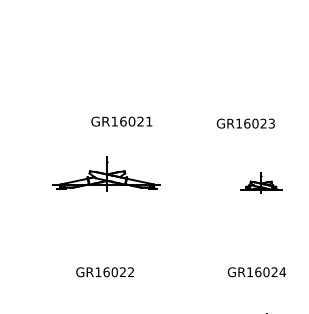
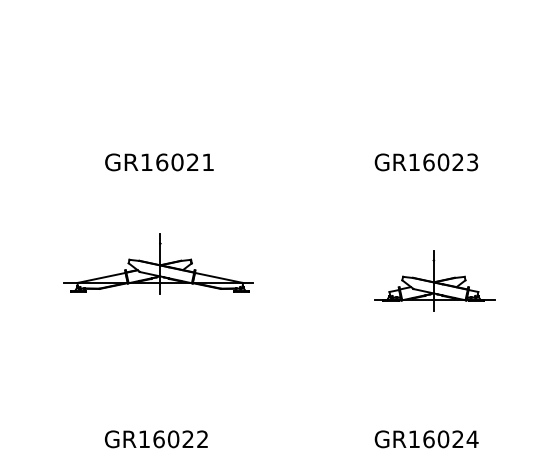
text: (121, 121) -> (158, 162), moved
text: (245, 123) -> (425, 162), moved
part: (261, 182) -> (434, 279), size x1.67

